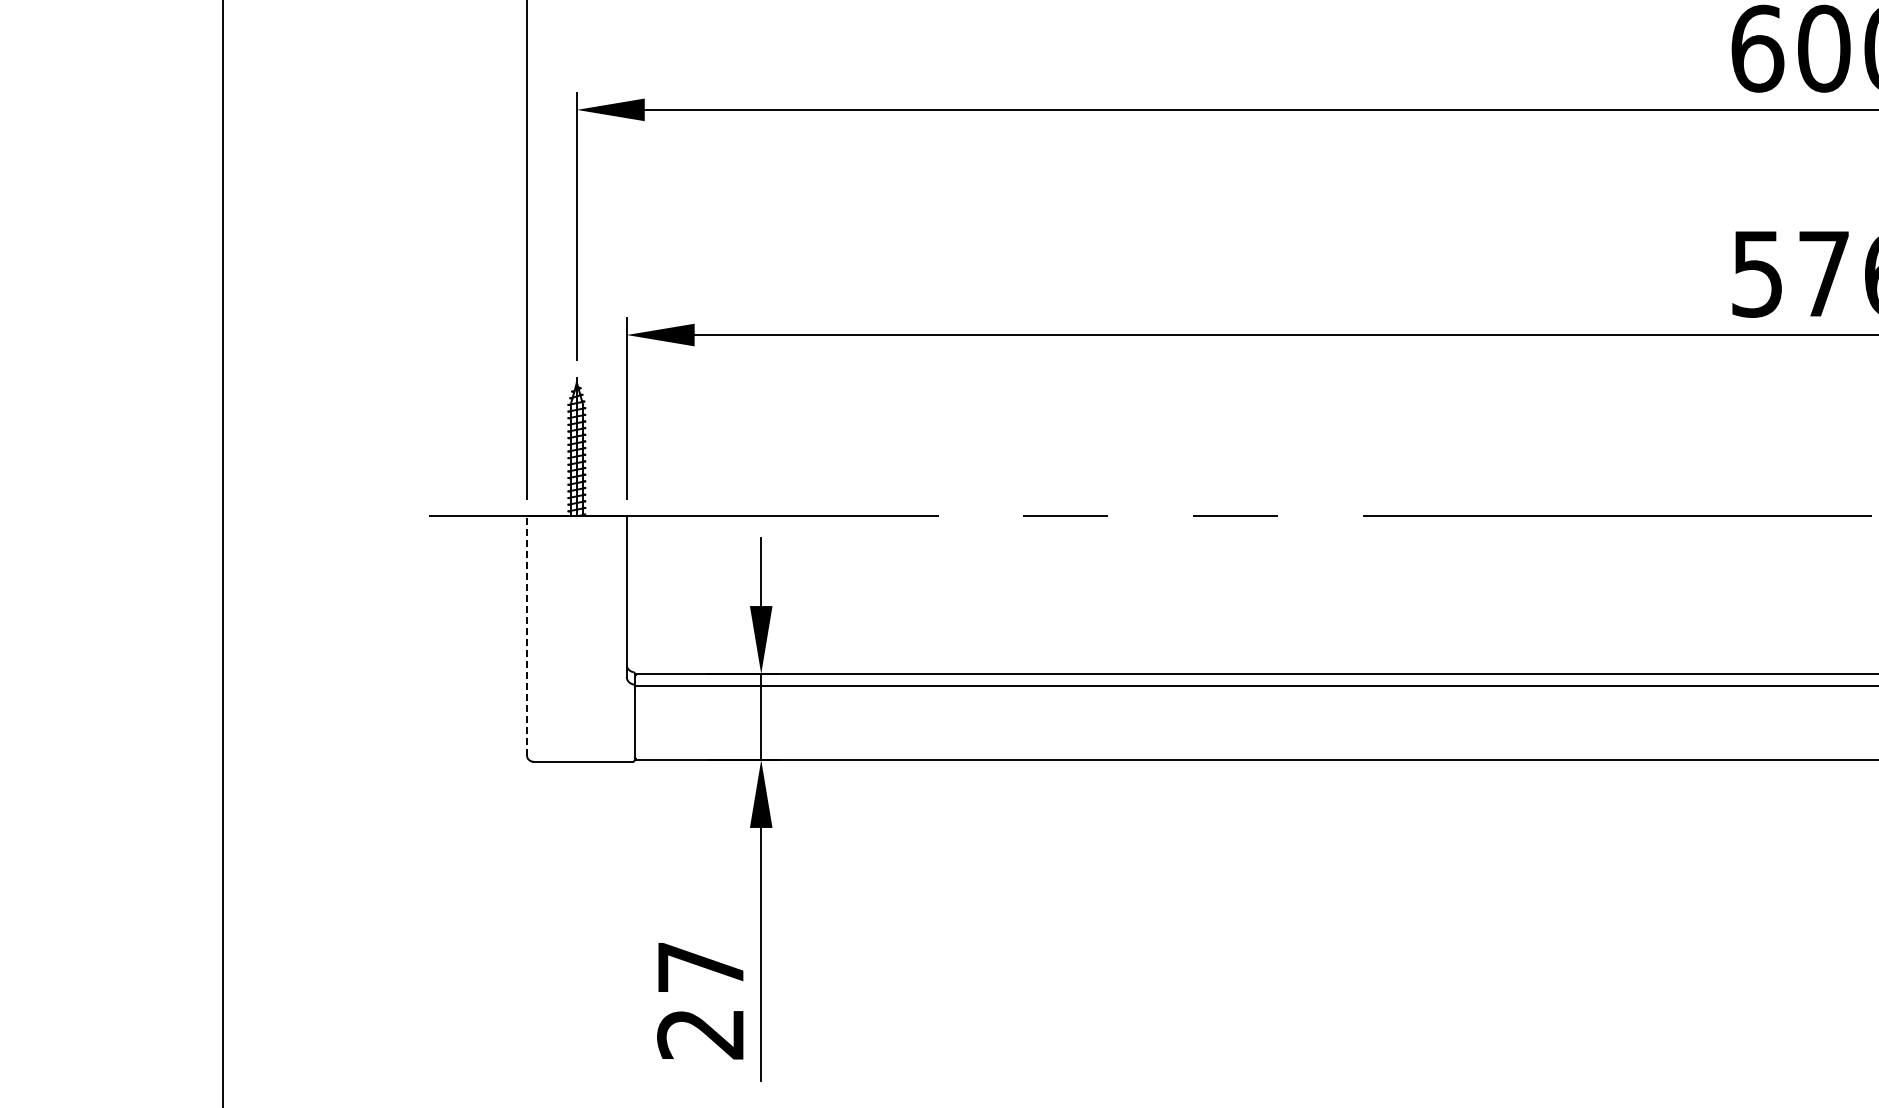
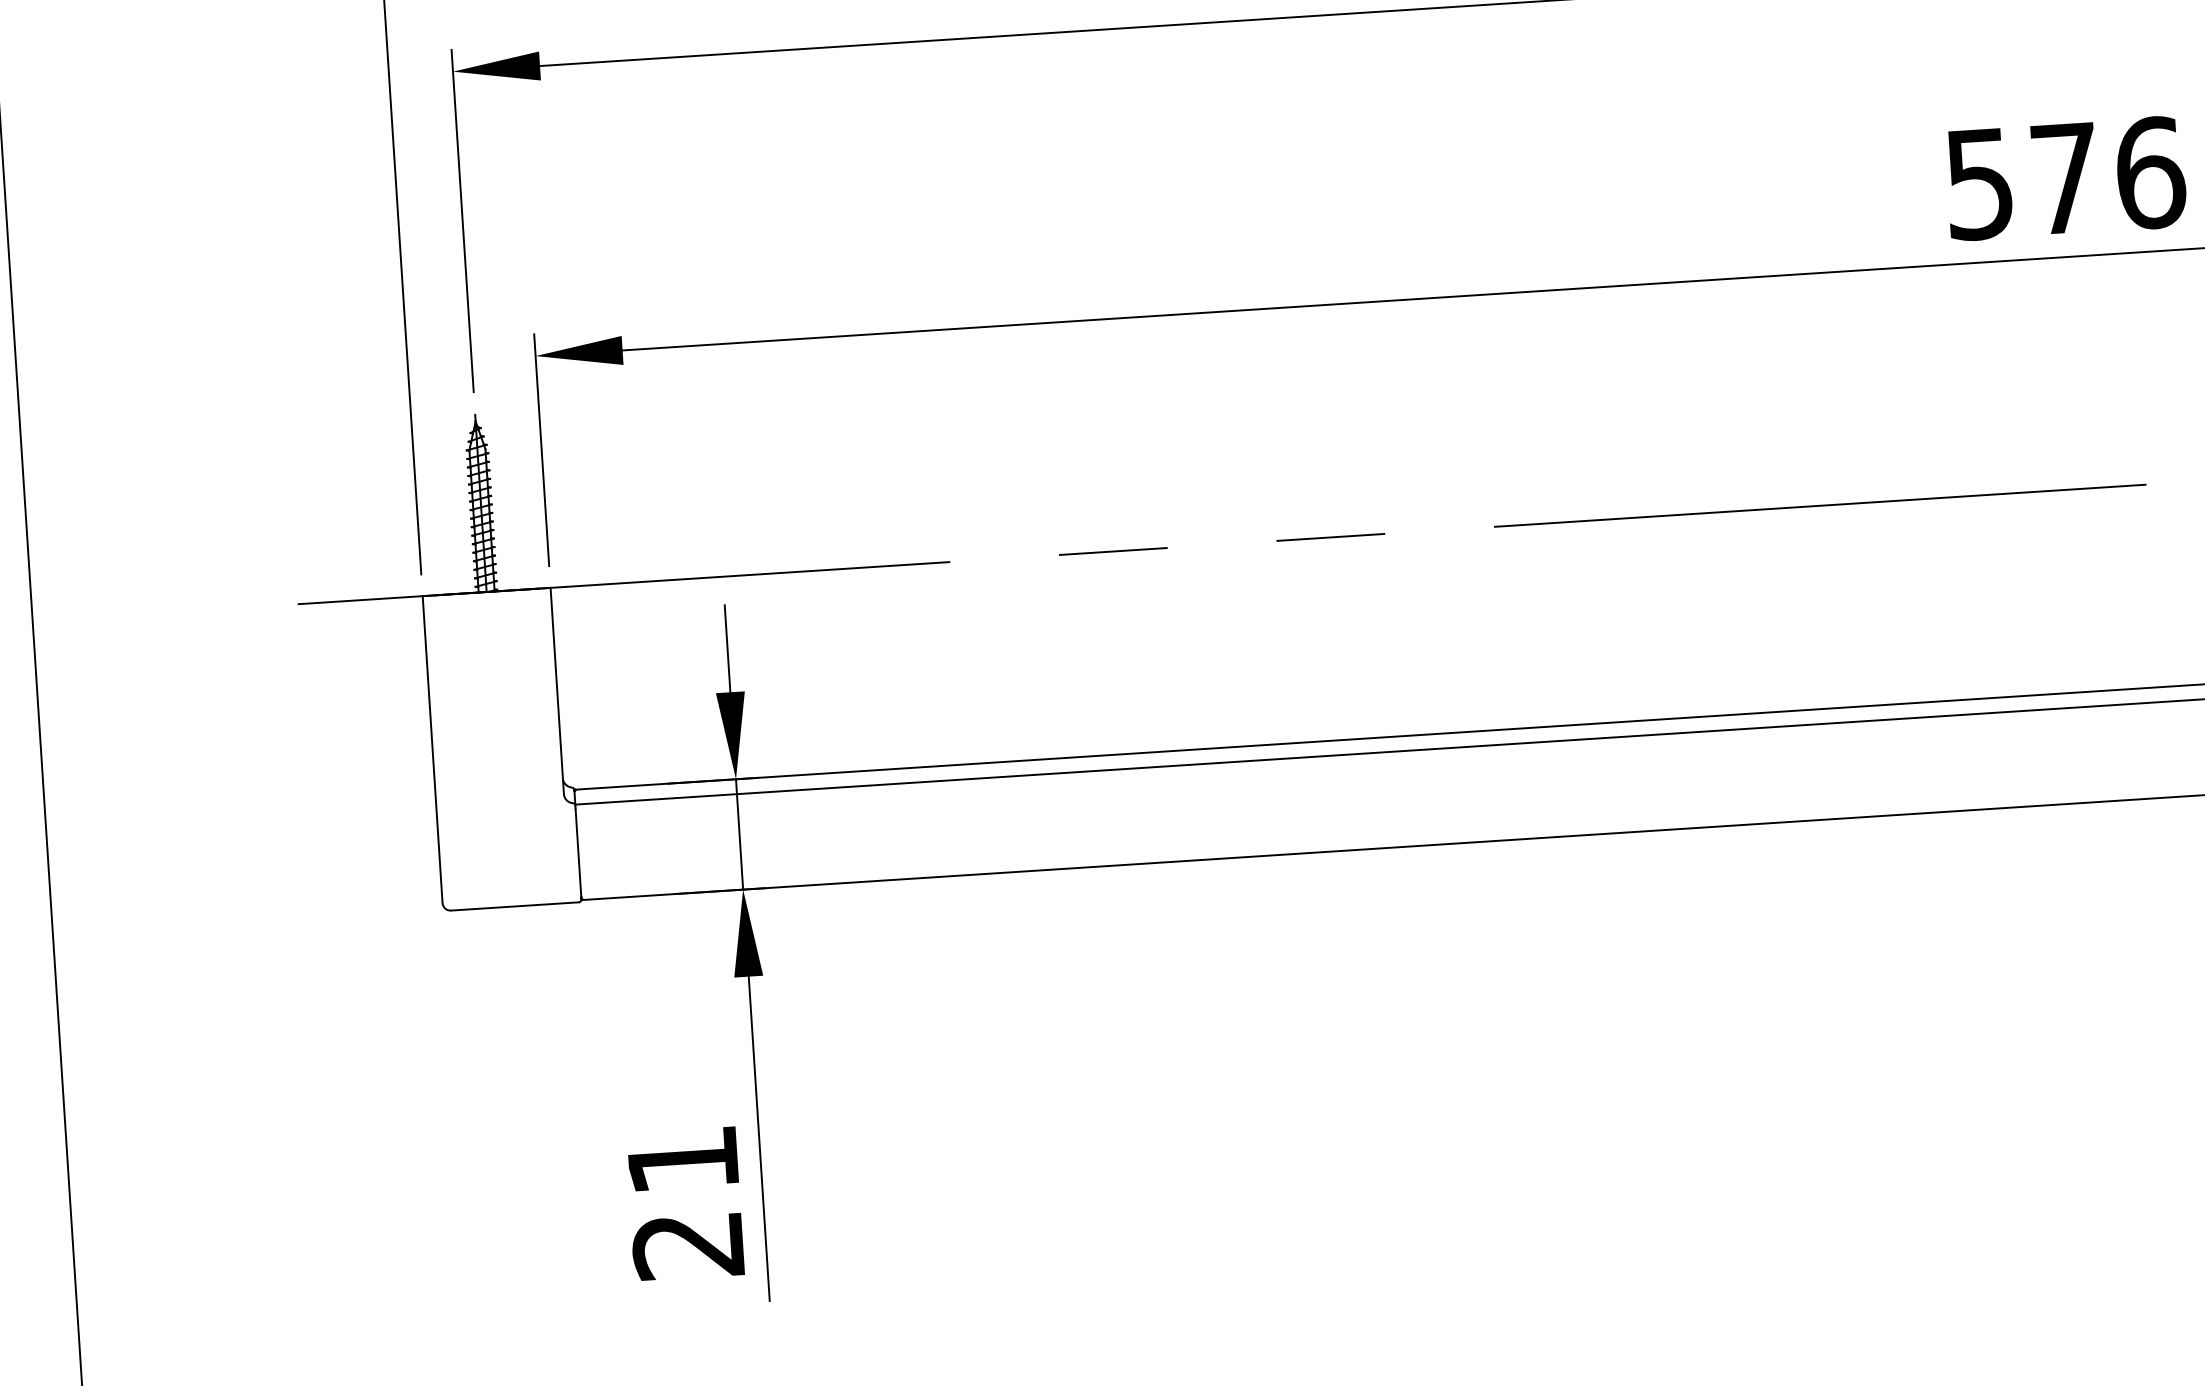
line: (526, 635) -> (432, 749), dashed -> solid
text: (700, 967) -> (682, 1160), 27 -> 21

